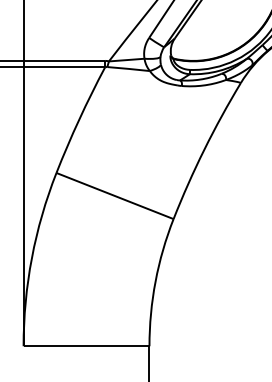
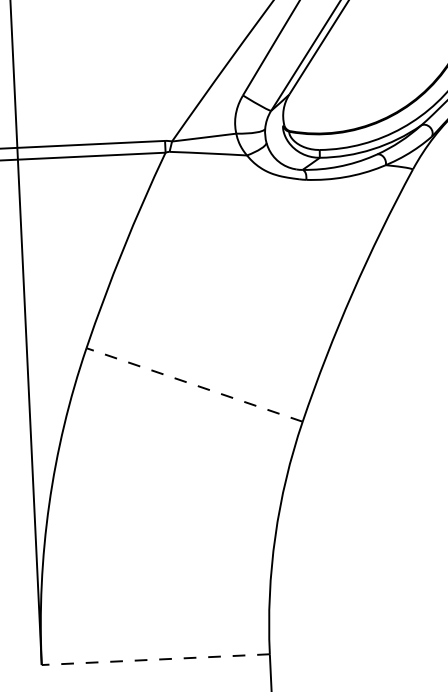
line: (115, 196) -> (195, 385), solid -> dashed
line: (86, 346) -> (155, 660), solid -> dashed

